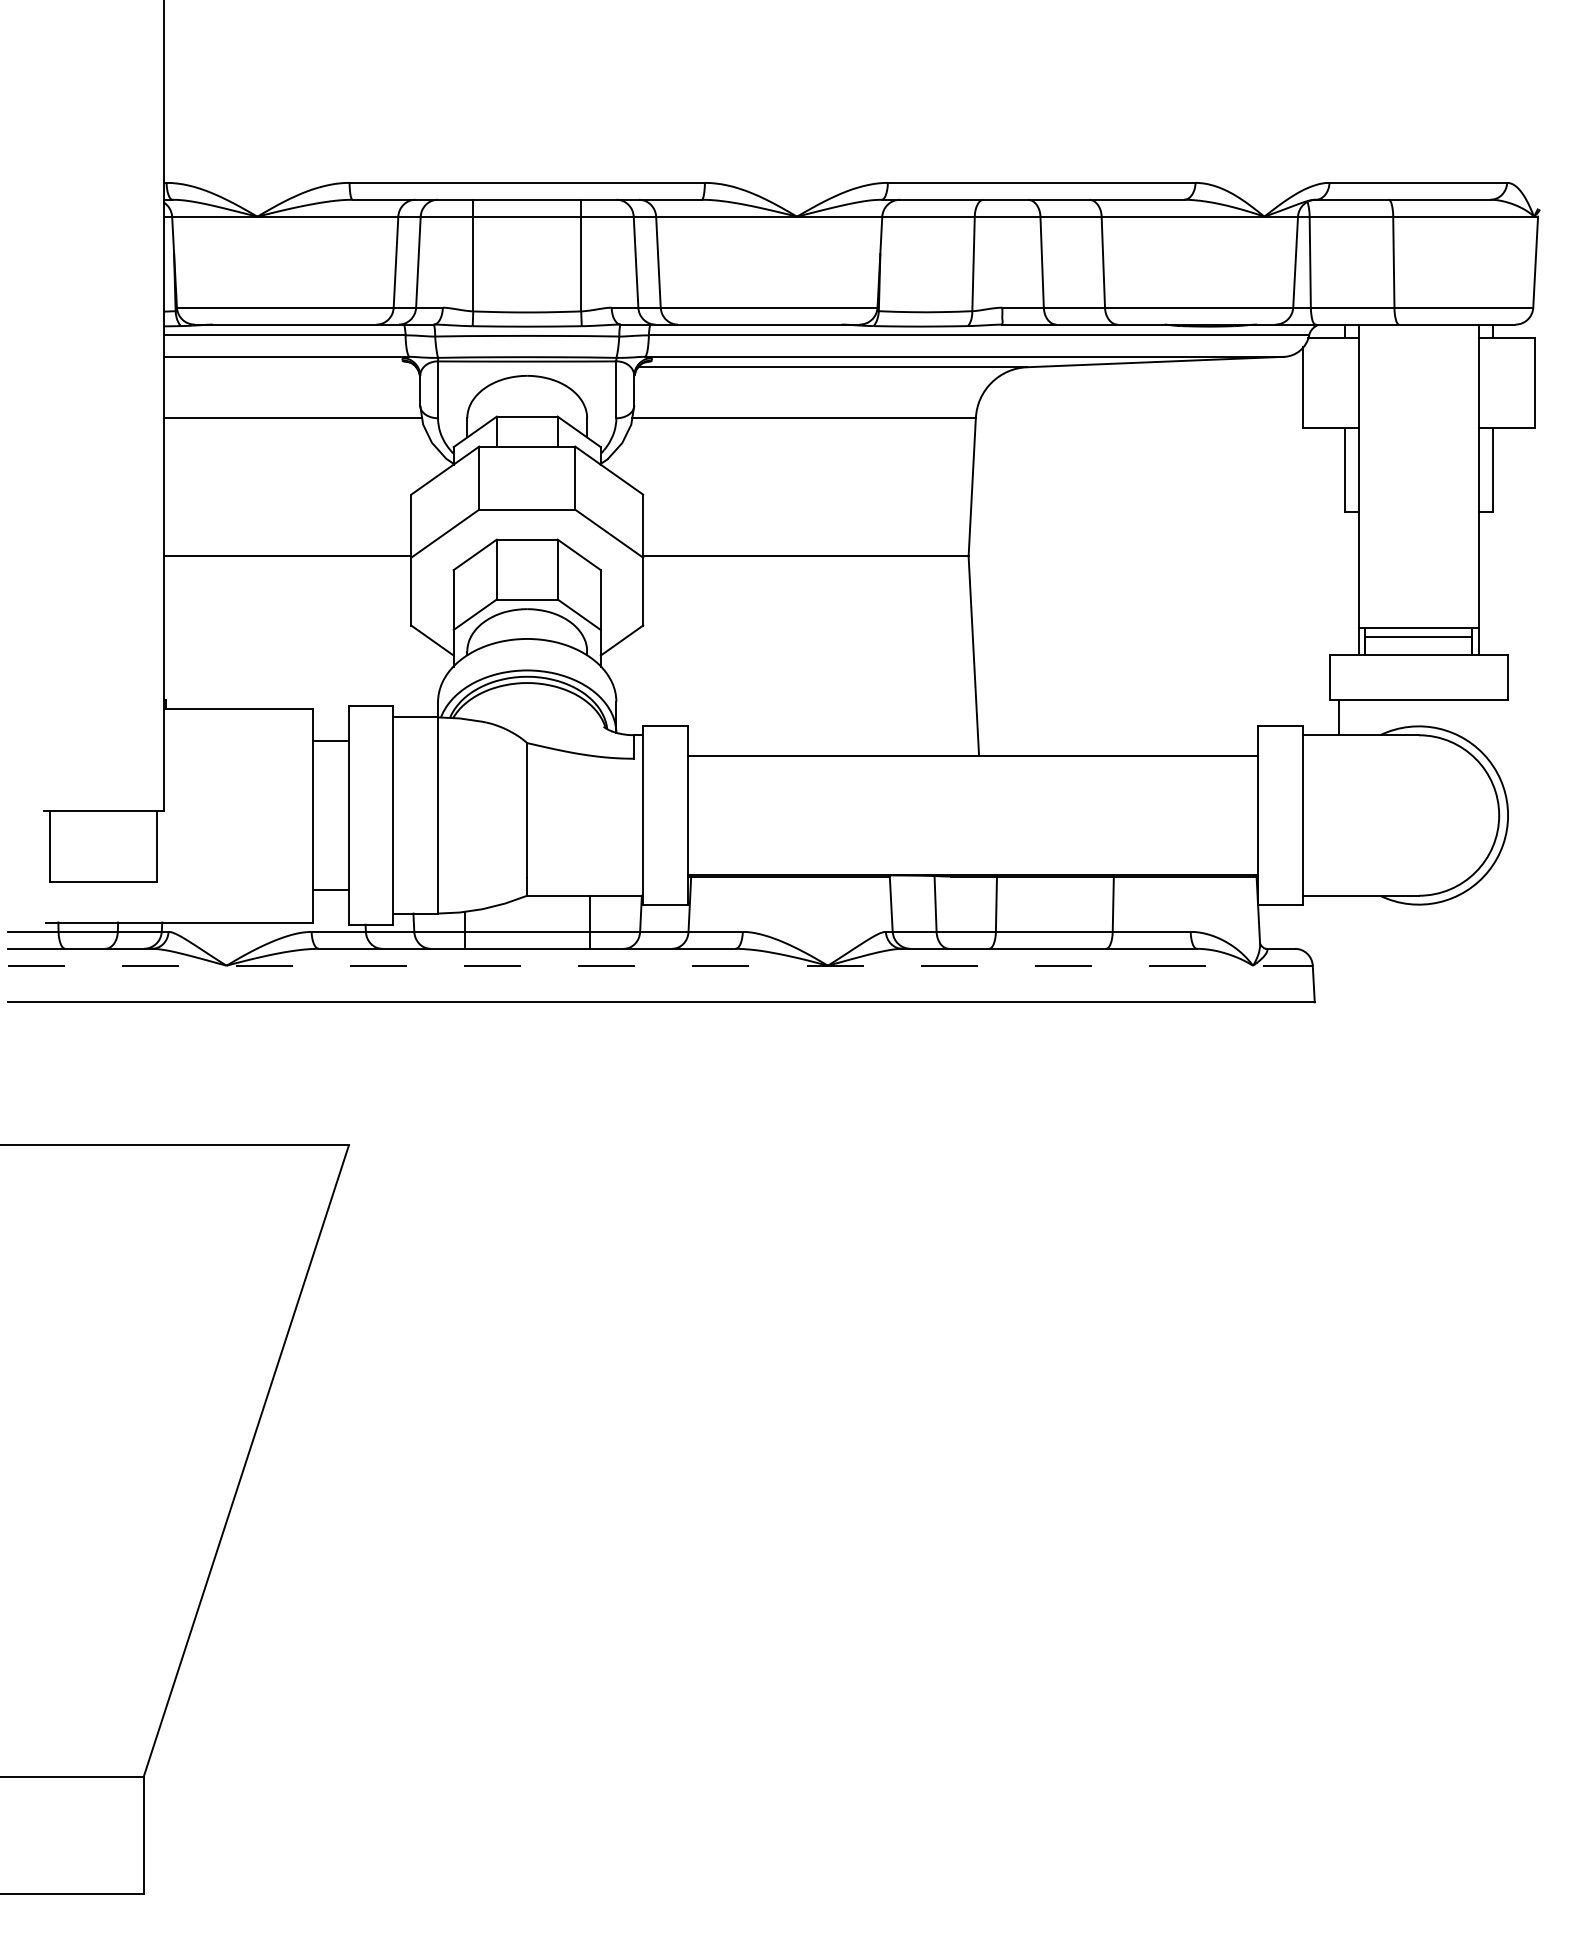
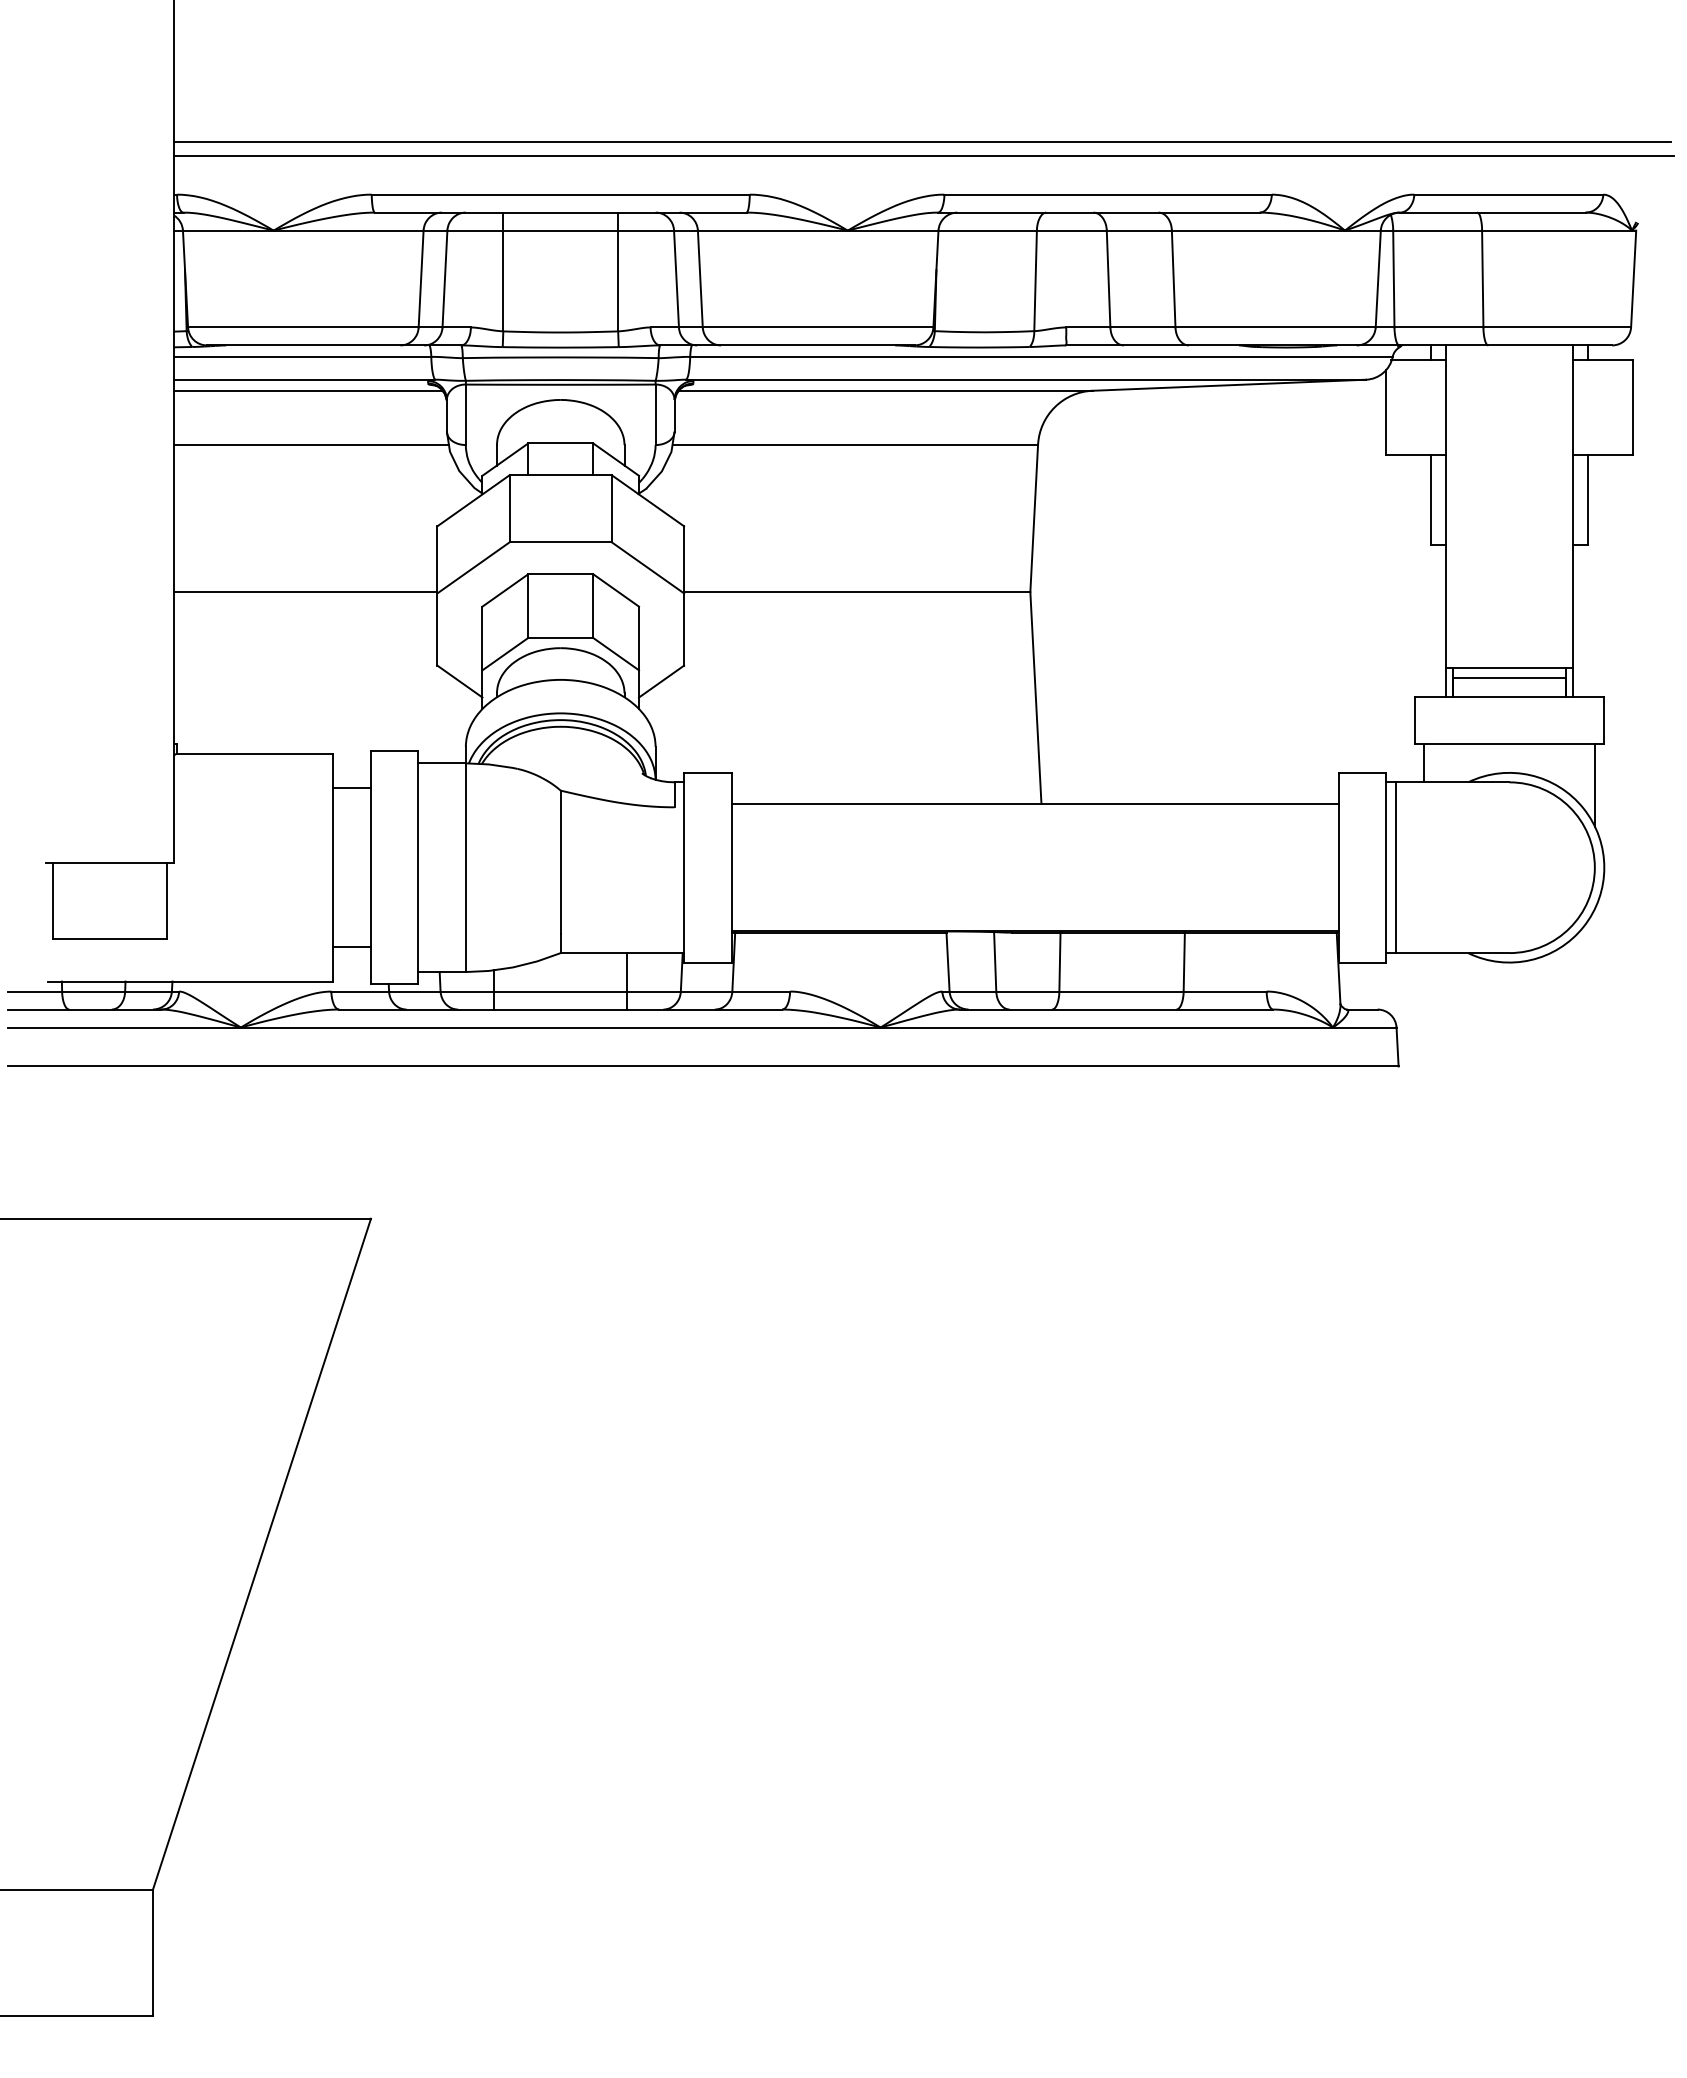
line: (866, 132) -> (921, 141), added
line: (868, 146) -> (923, 155), added
line: (289, 366) -> (307, 390), added
line: (1498, 738) -> (1594, 785), added
line: (1311, 815) -> (1395, 867), added
line: (660, 965) -> (702, 1027), dashed -> solid

